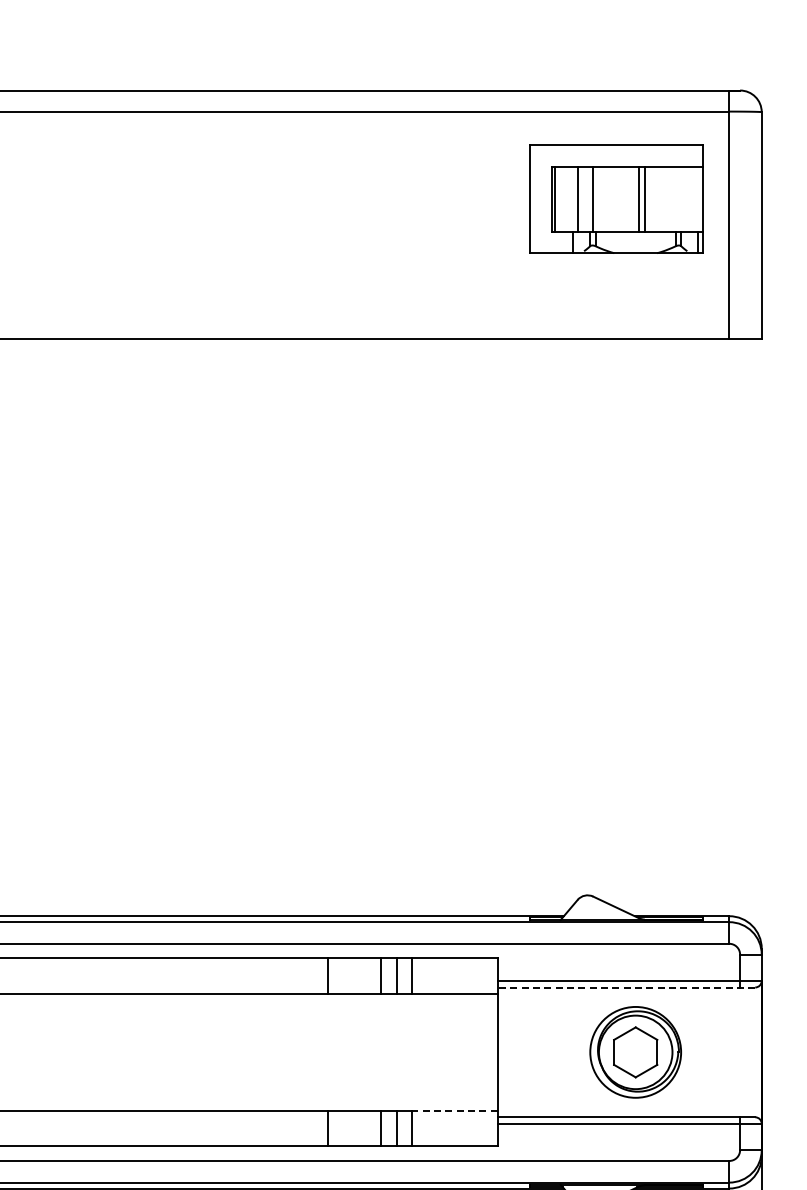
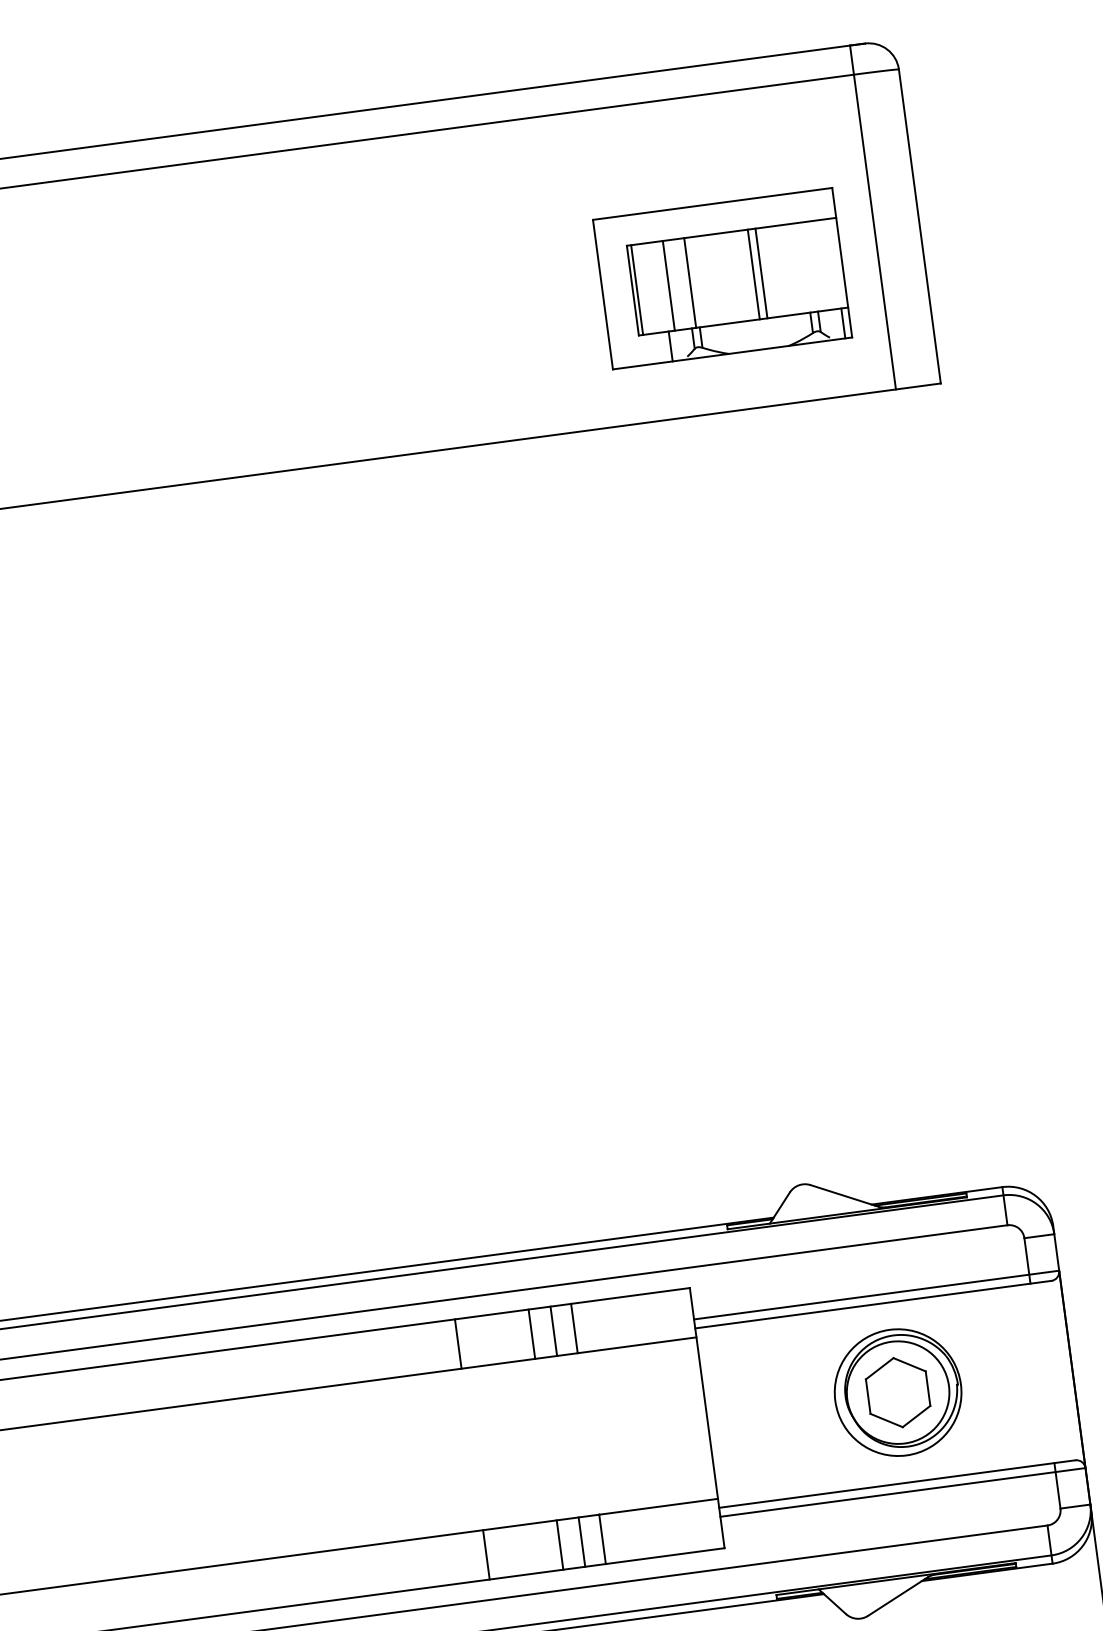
part: (616, 198) -> (722, 277), moved
line: (626, 987) -> (873, 1304), dashed -> solid
line: (454, 1110) -> (658, 1506), dashed -> solid

